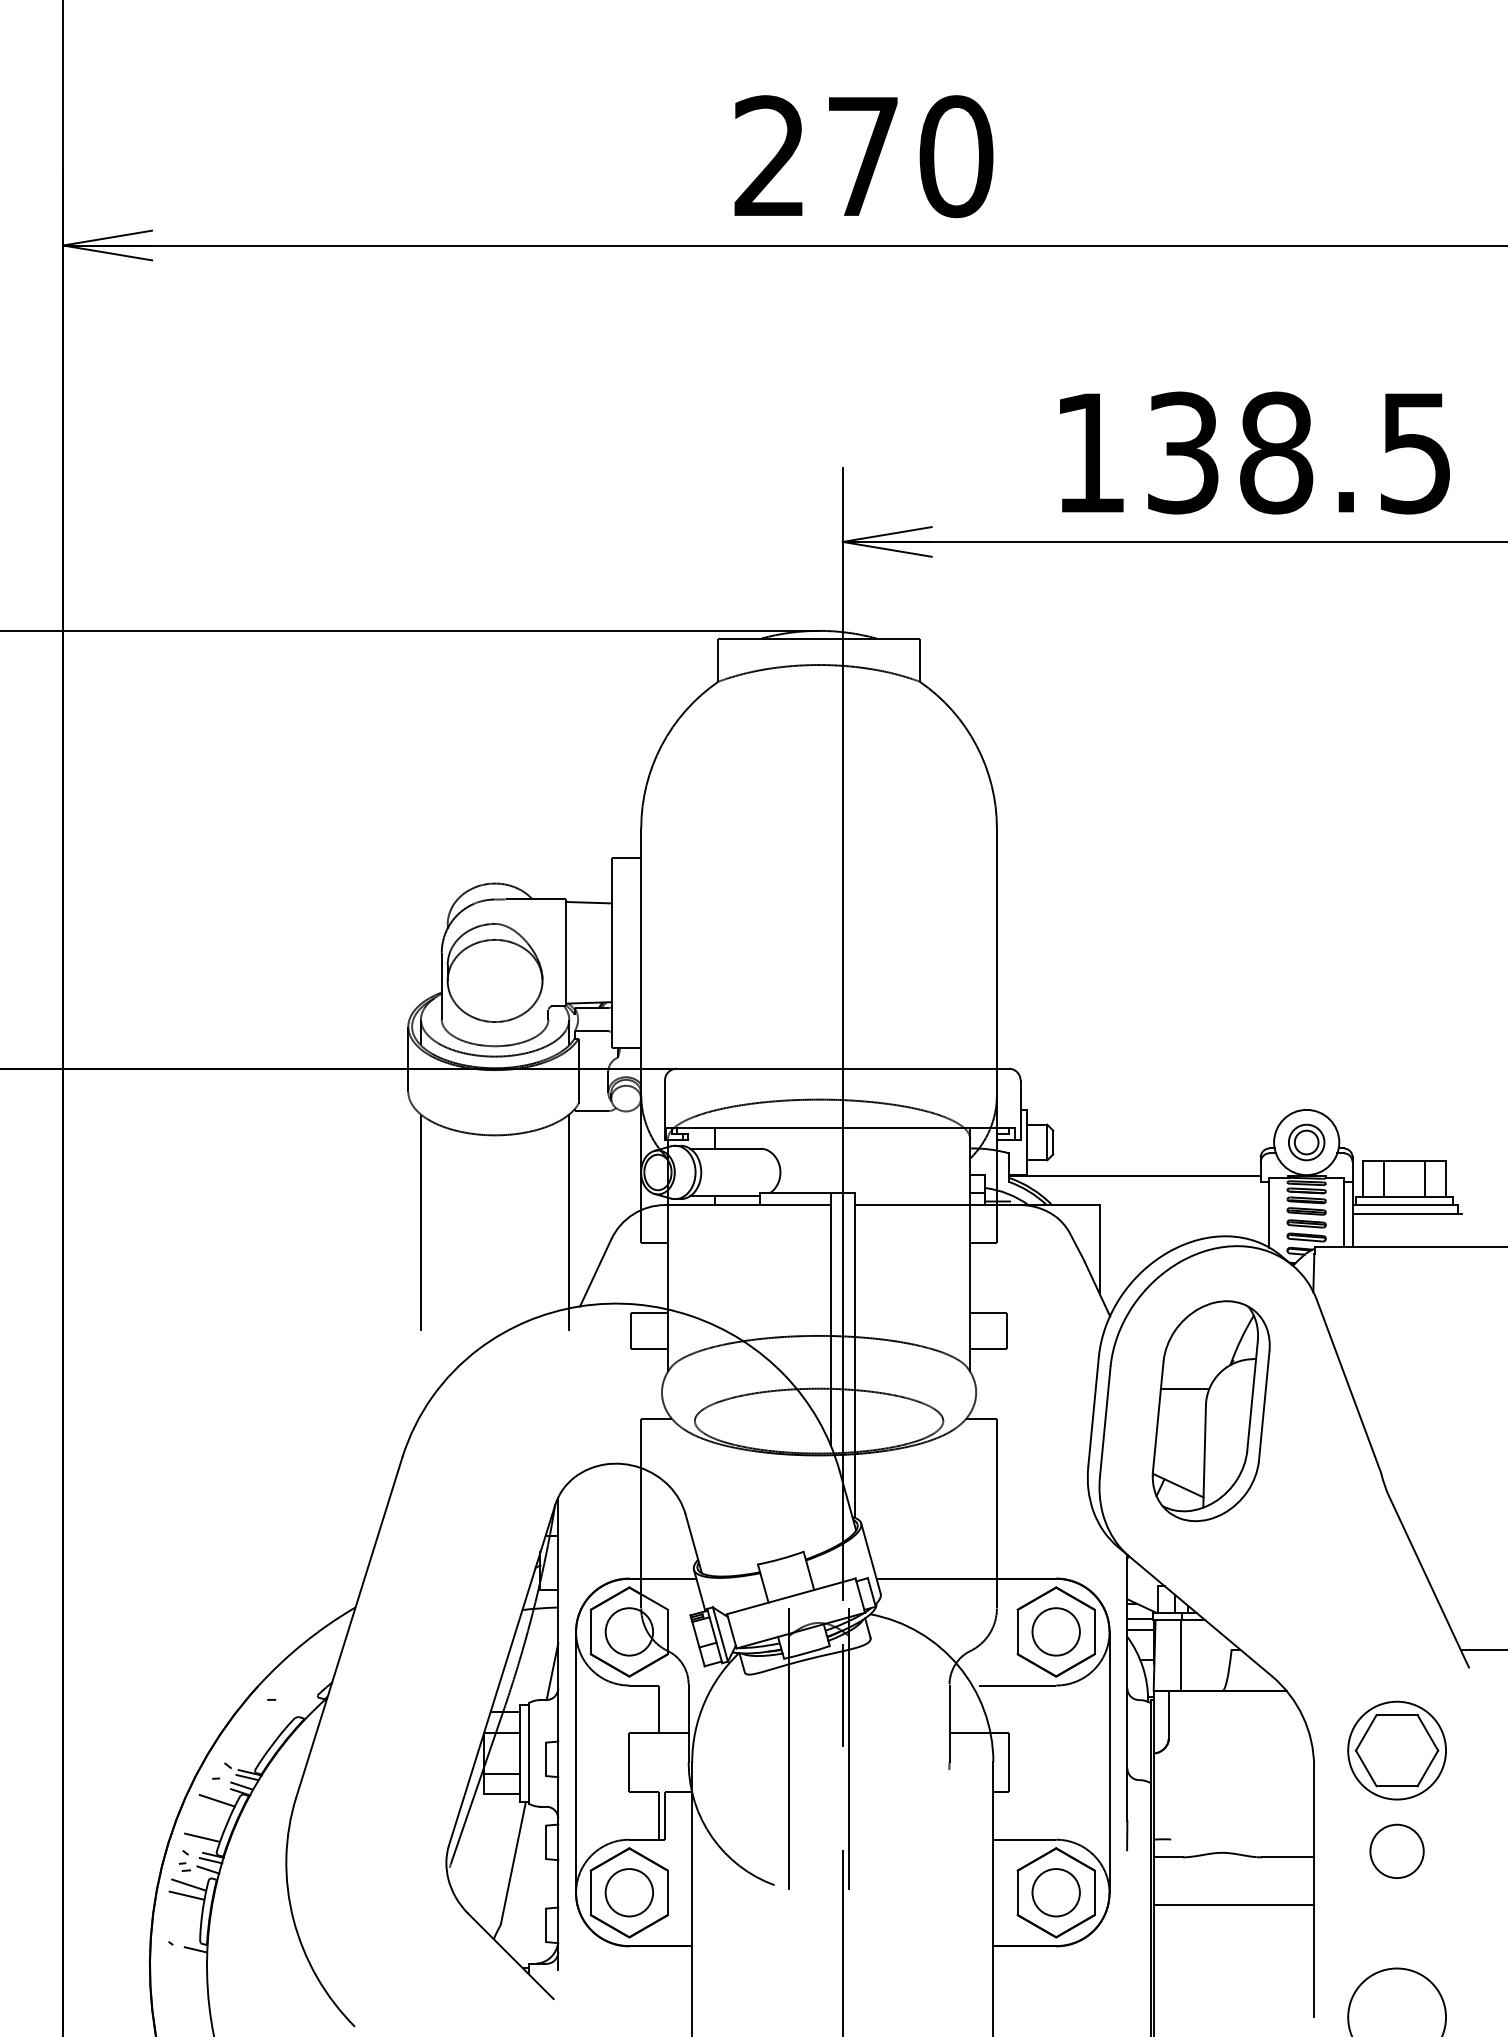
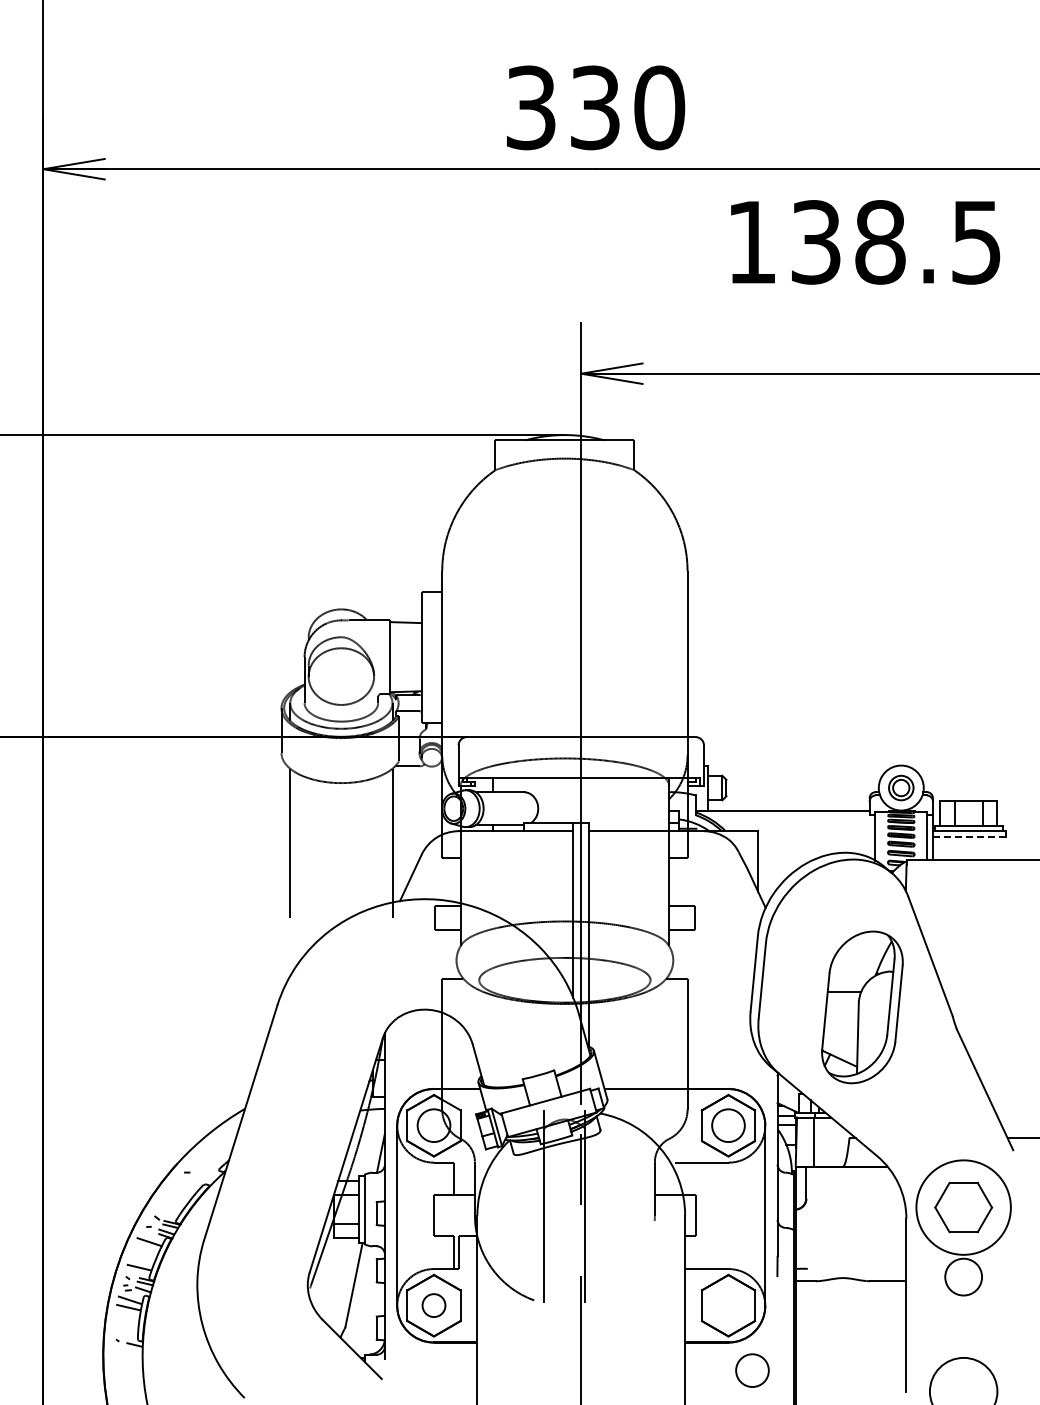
text: (815, 156) -> (562, 107), 270 -> 330
text: (1254, 453) -> (865, 242), moved
line: (1406, 1214) -> (970, 837), solid -> dashed
part: (1211, 1411) -> (862, 1007), moved
circle: (1396, 1750) -> (963, 1207), size x1.4
circle: (628, 1892) -> (433, 1305), size x0.7
circle: (1056, 1892) -> (752, 1370), moved
line: (1233, 1904) -> (850, 1313), removed

